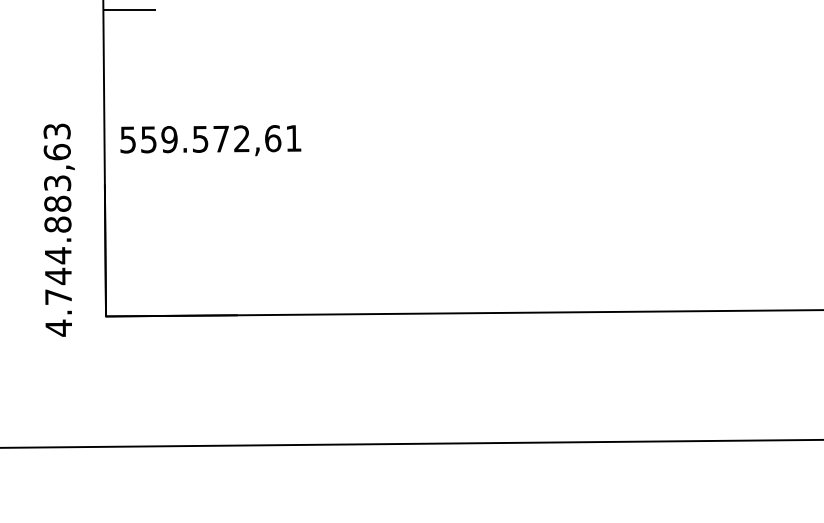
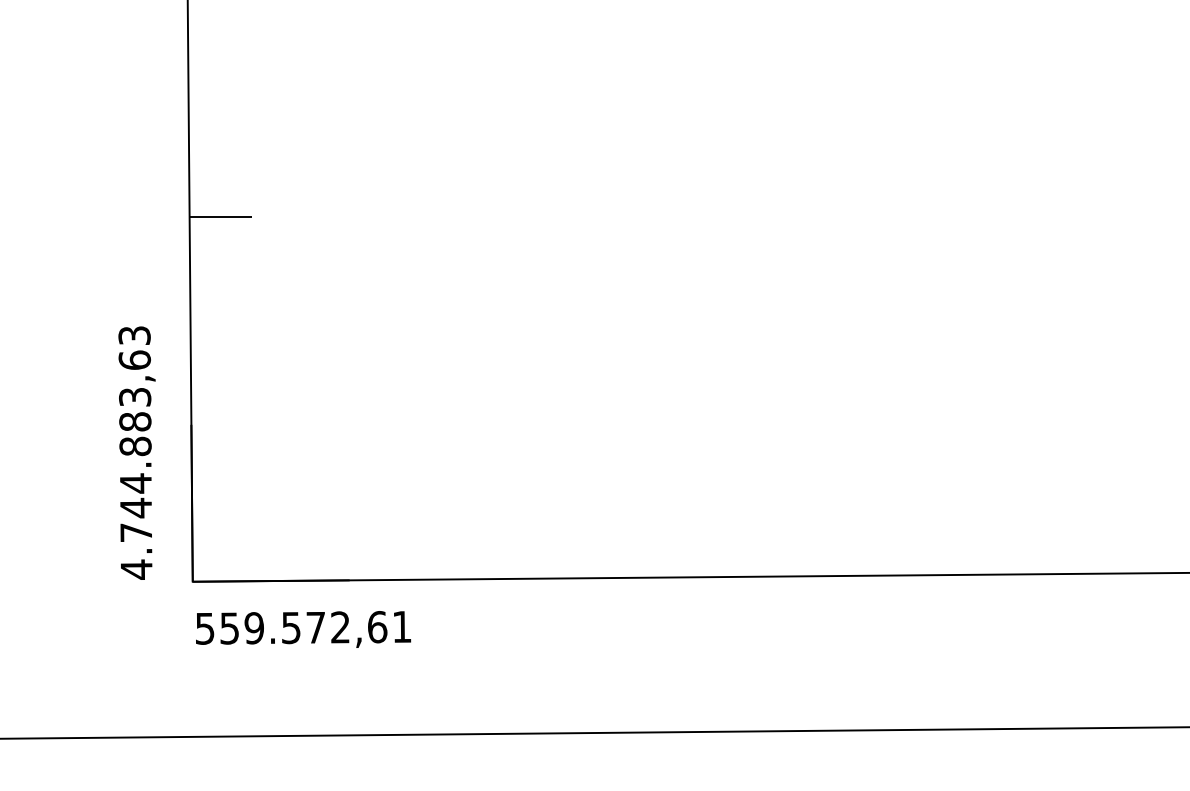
text: (210, 140) -> (303, 629), moved
text: (58, 229) -> (136, 452), moved

